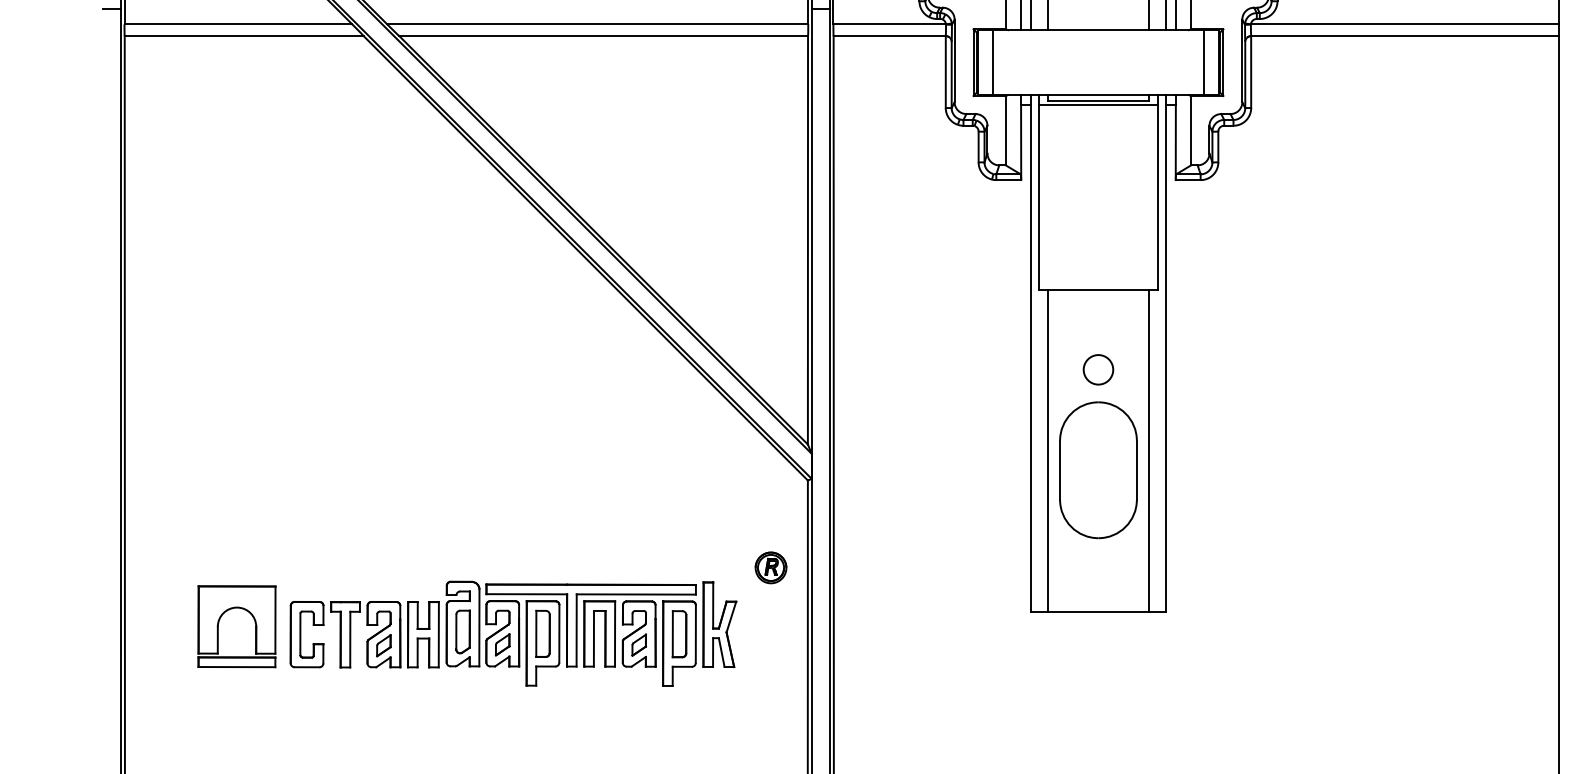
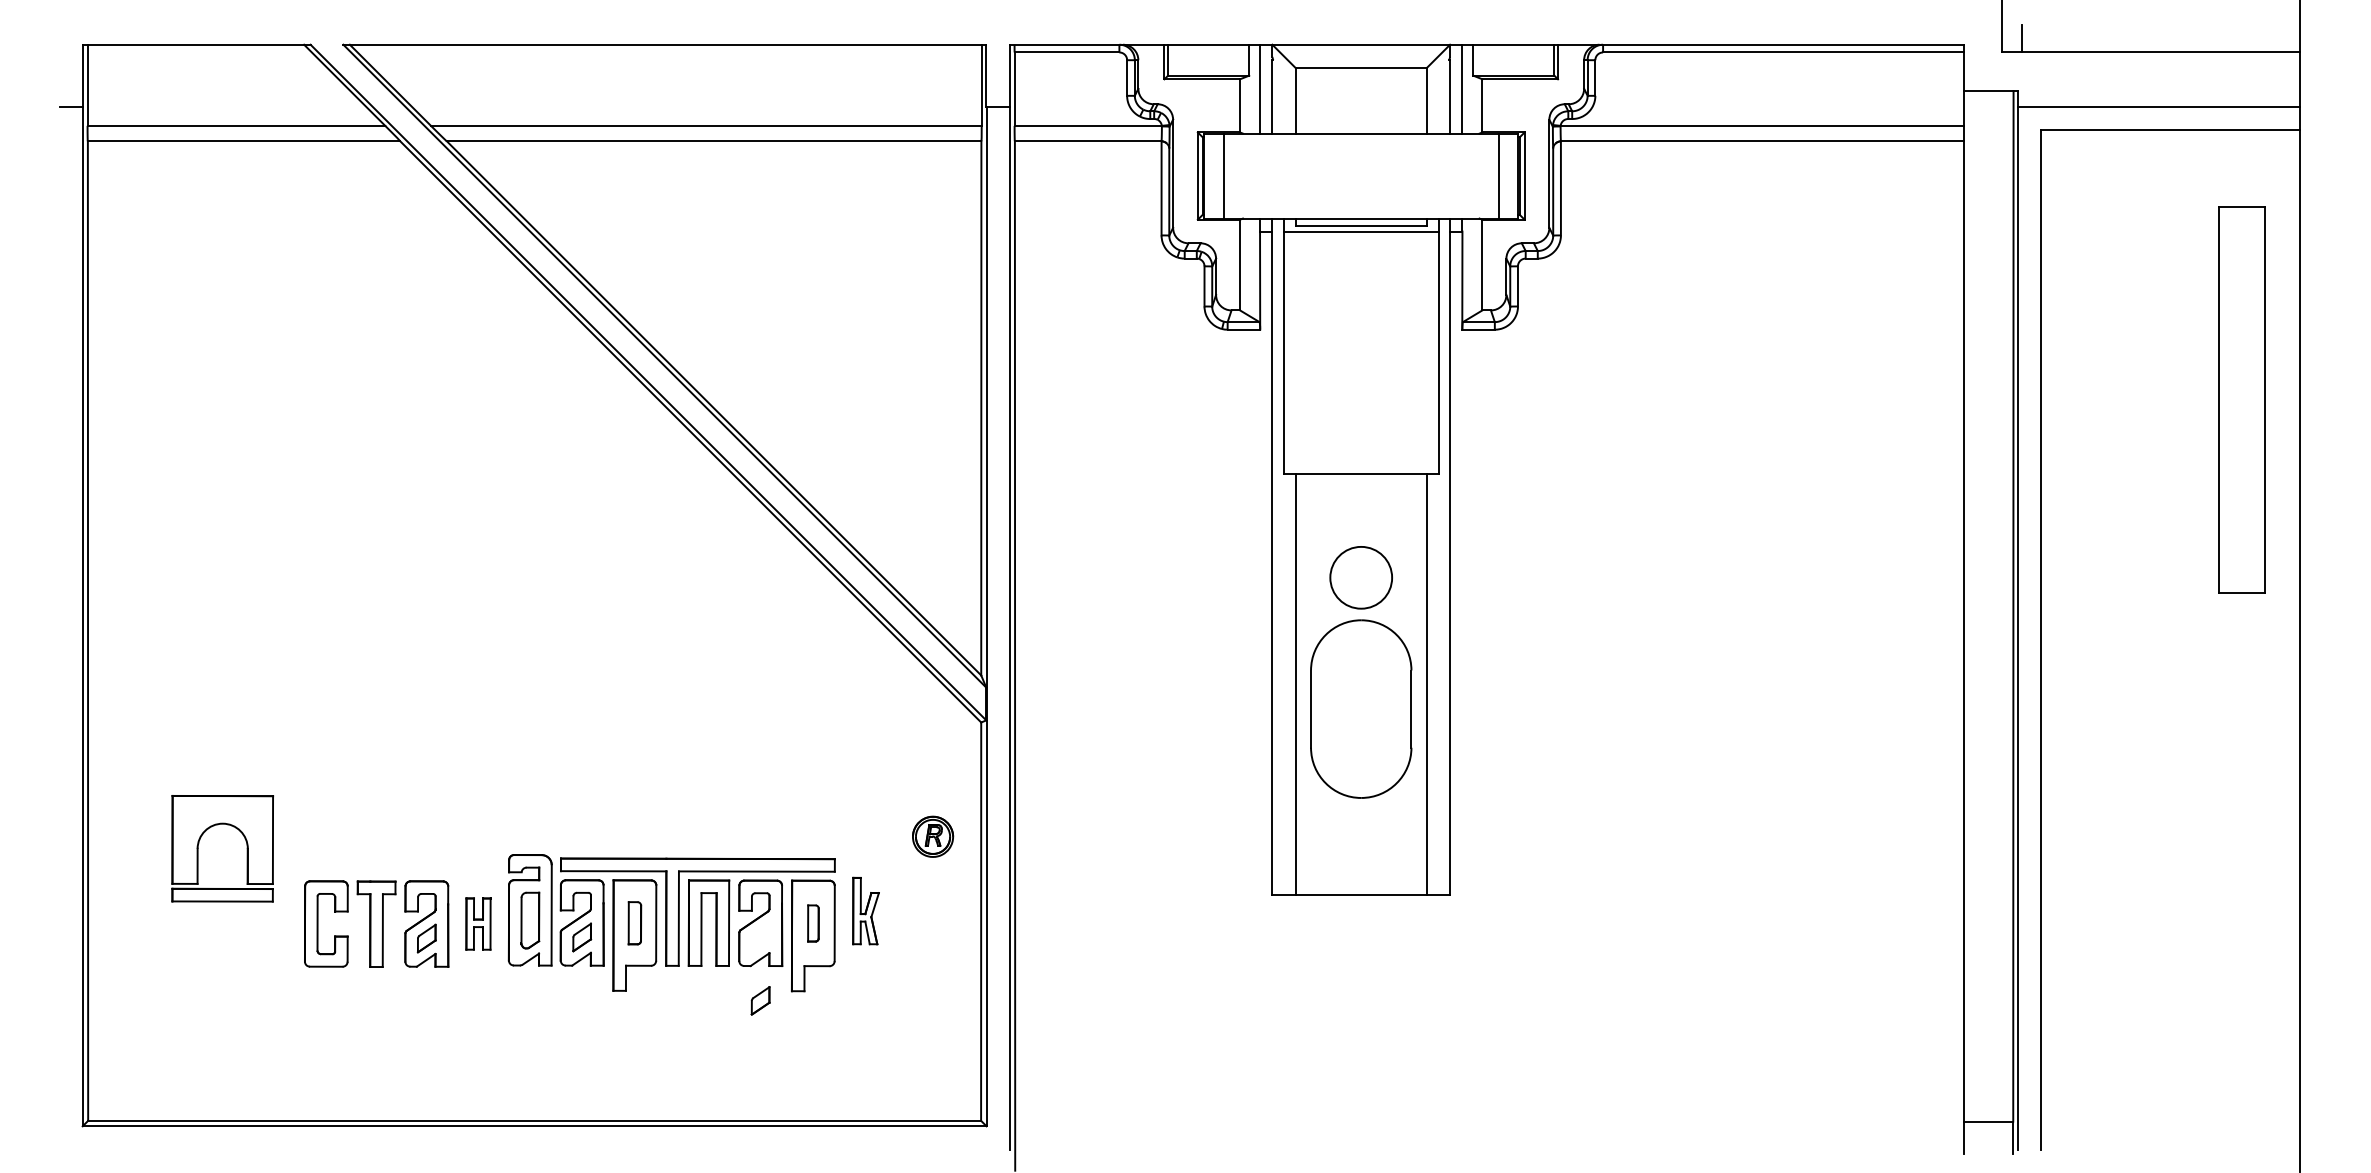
circle: (1097, 369) -> (1360, 577), size x1.6
part: (224, 613) -> (206, 831), moved
part: (719, 624) -> (865, 910), size x0.6
part: (423, 634) -> (478, 923), size x0.6
part: (542, 634) -> (634, 923), size x0.7
part: (679, 634) -> (813, 923), size x0.6
part: (639, 644) -> (760, 1000), moved

